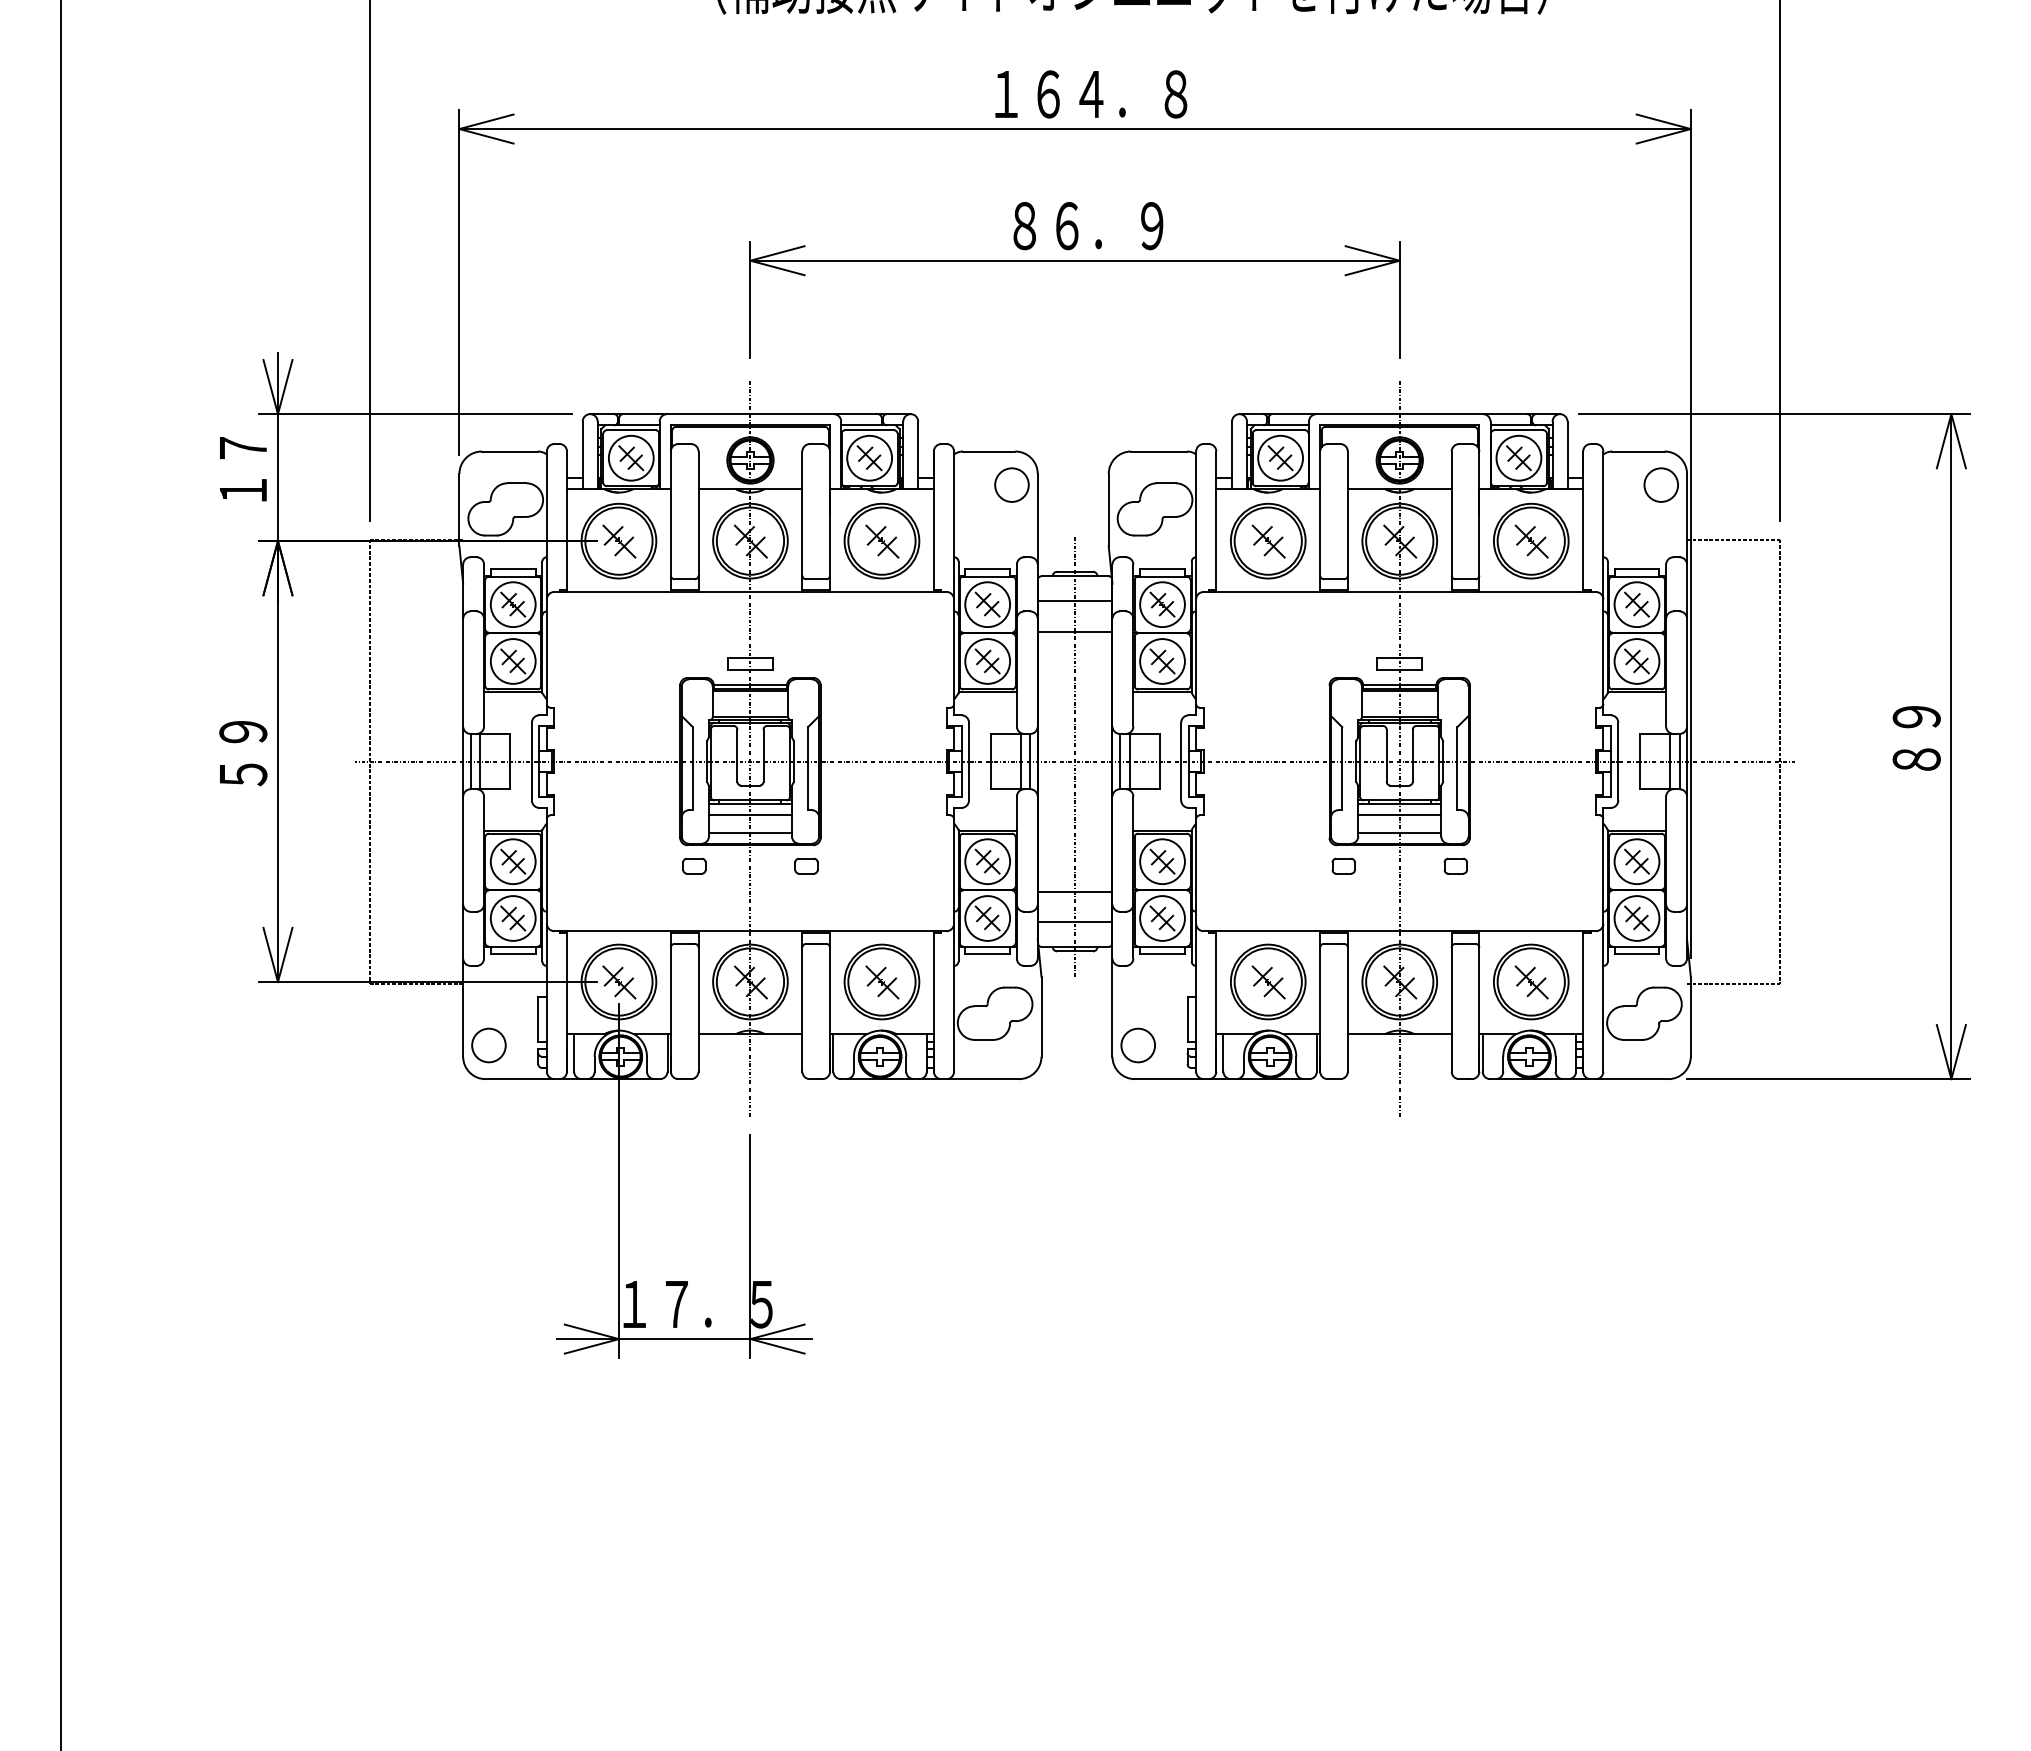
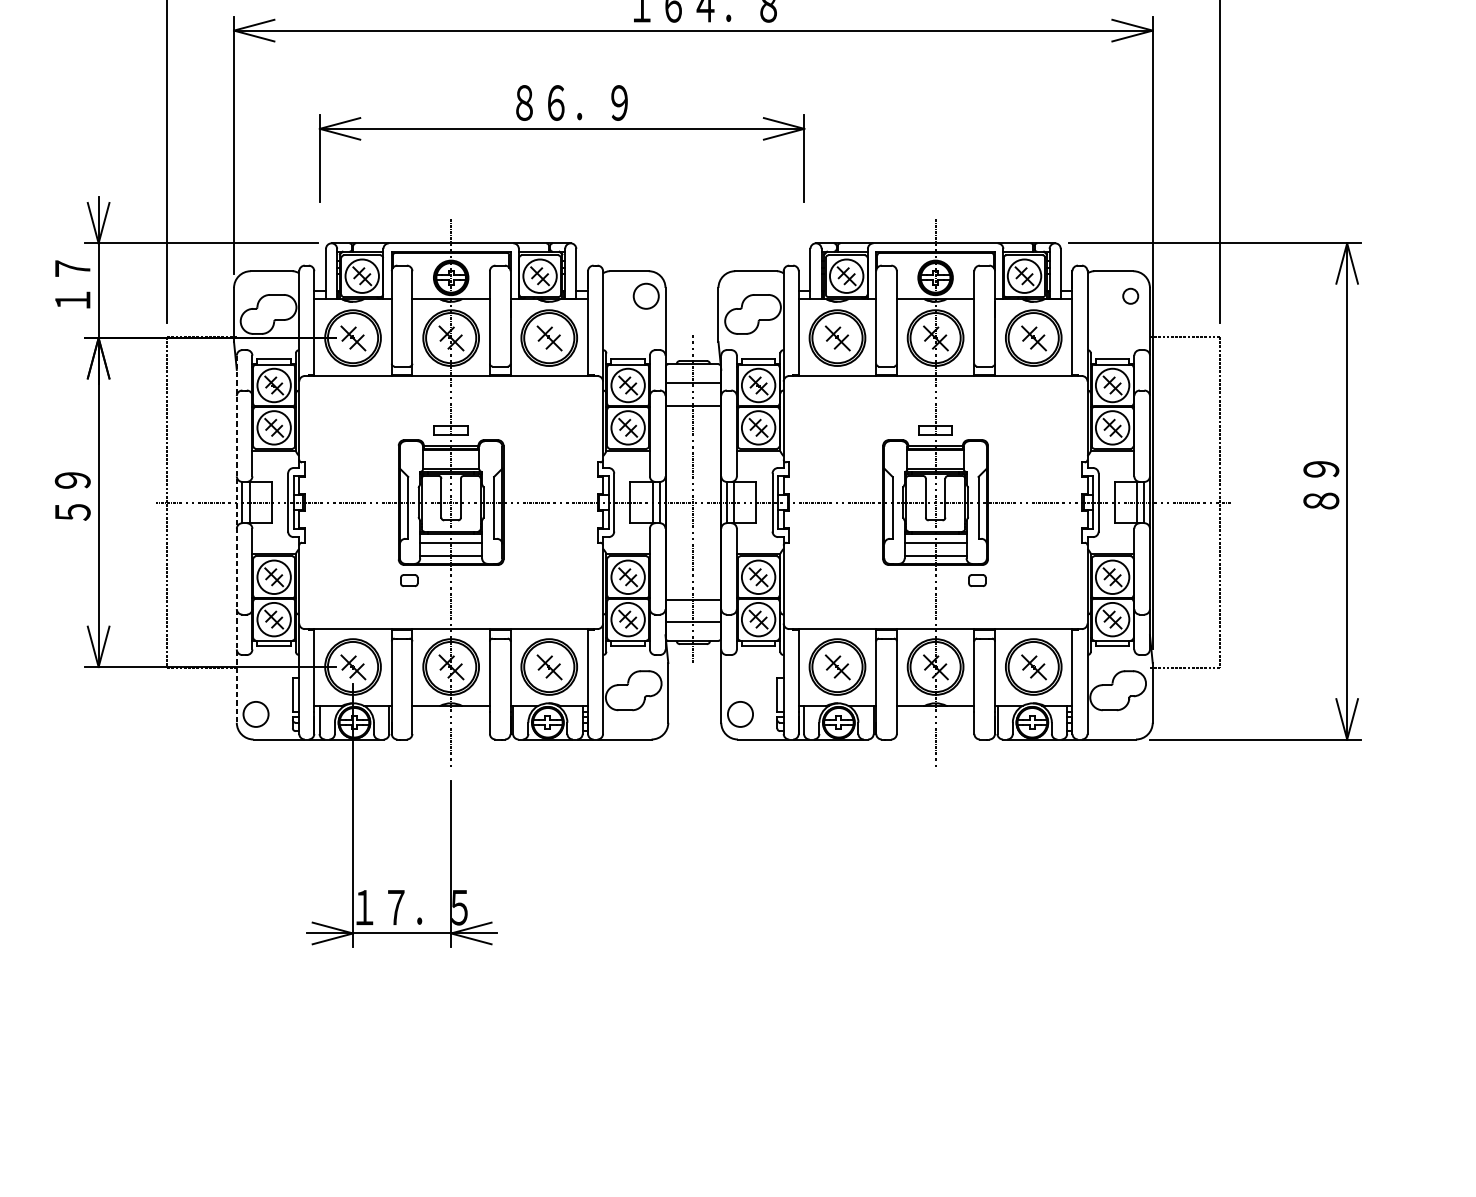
part: (1074, 261) -> (561, 129), moved
circle: (1661, 484) -> (1130, 295), size x0.6
line: (463, 811) -> (237, 539), solid -> dashed
part: (806, 865) -> (492, 580), removed
part: (1343, 865) -> (893, 580), removed

